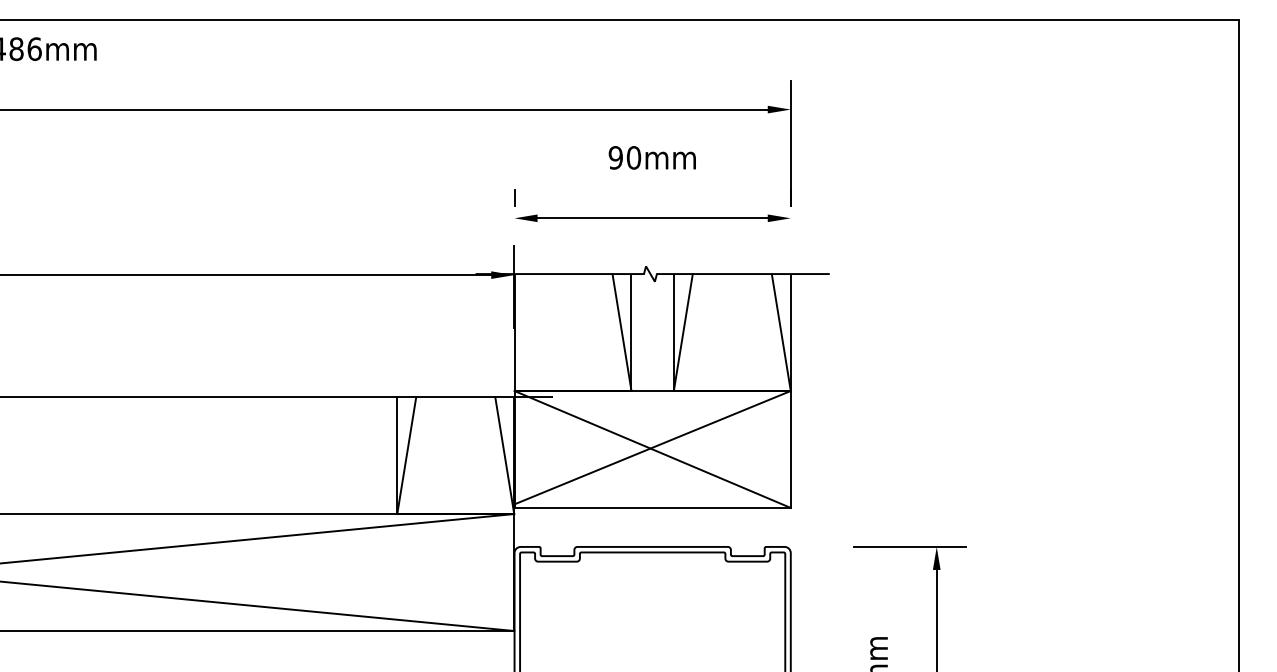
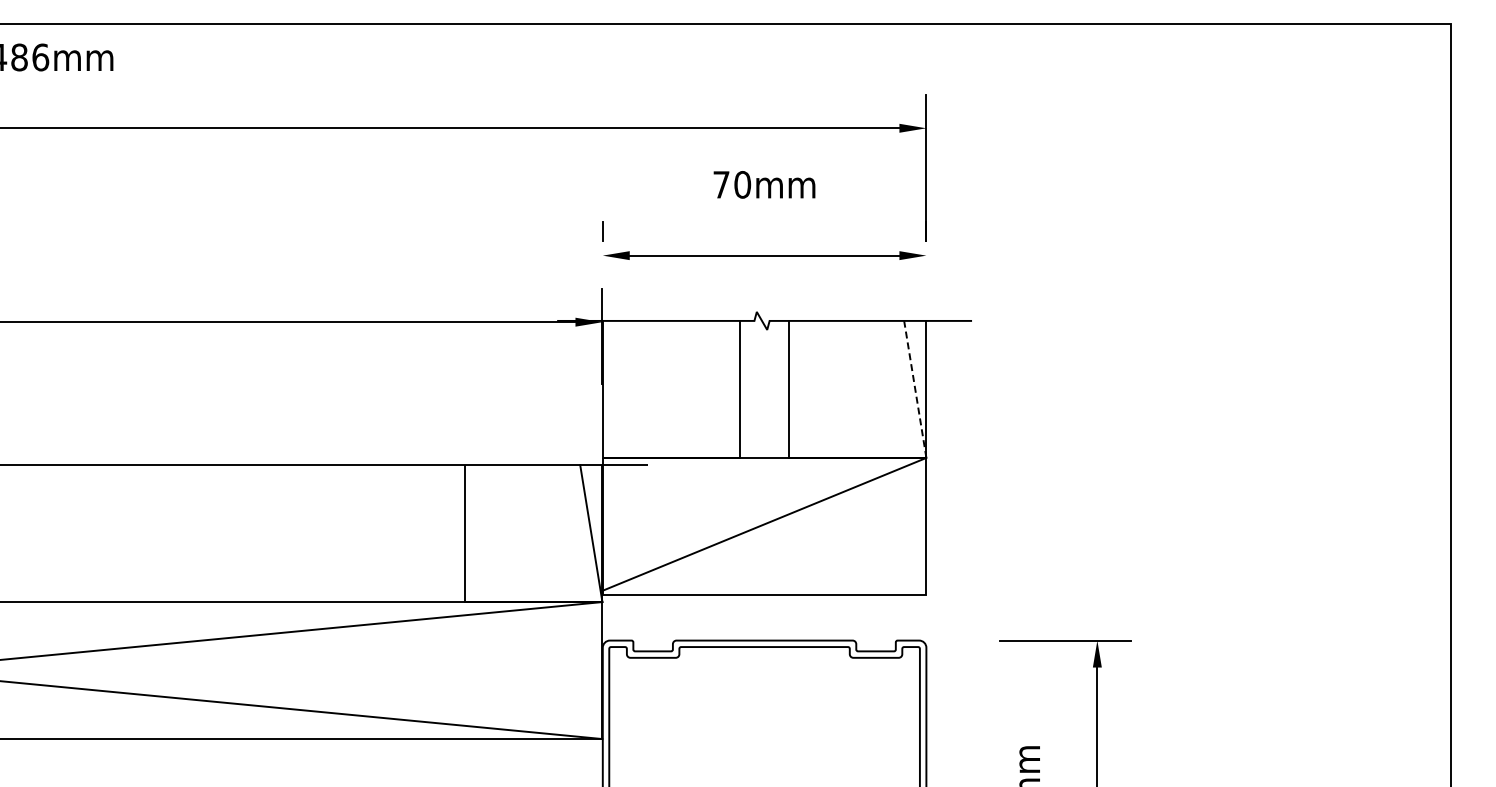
text: (615, 157) -> (721, 184), 90mm -> 70mm
line: (621, 331) -> (728, 388), removed
line: (683, 331) -> (800, 388), removed
line: (781, 331) -> (915, 388), solid -> dashed
line: (652, 448) -> (764, 525), removed
line: (406, 455) -> (476, 533), removed

